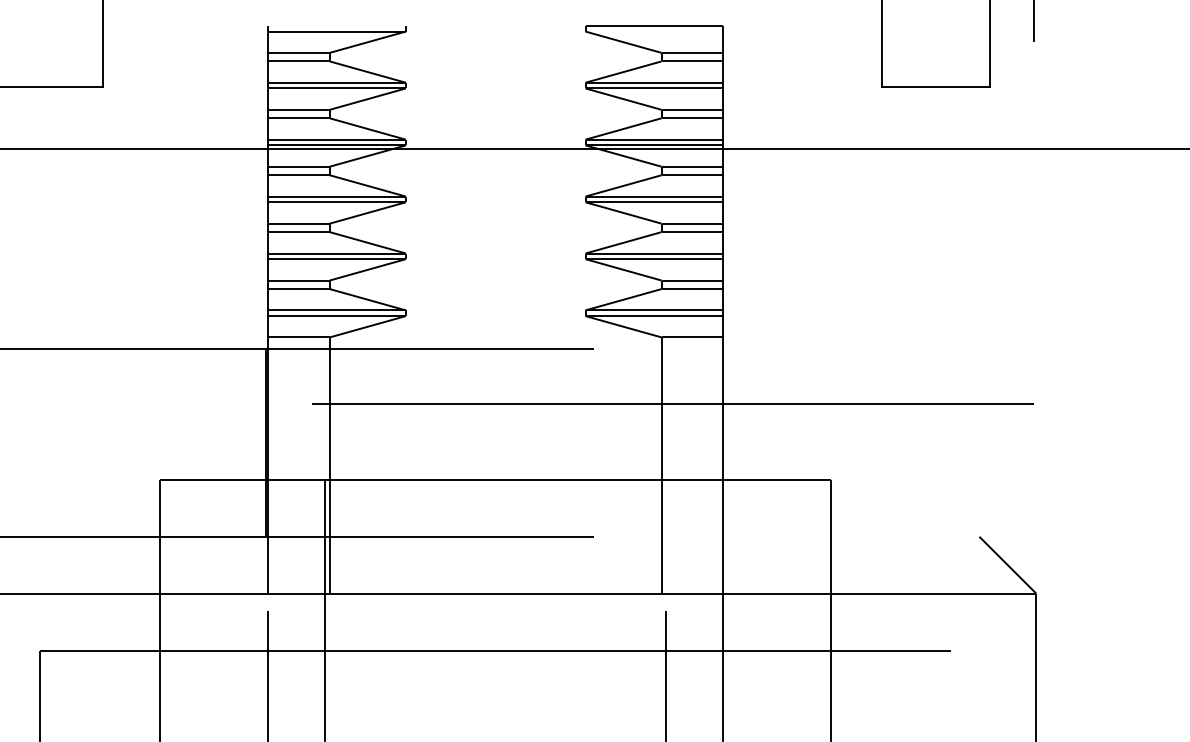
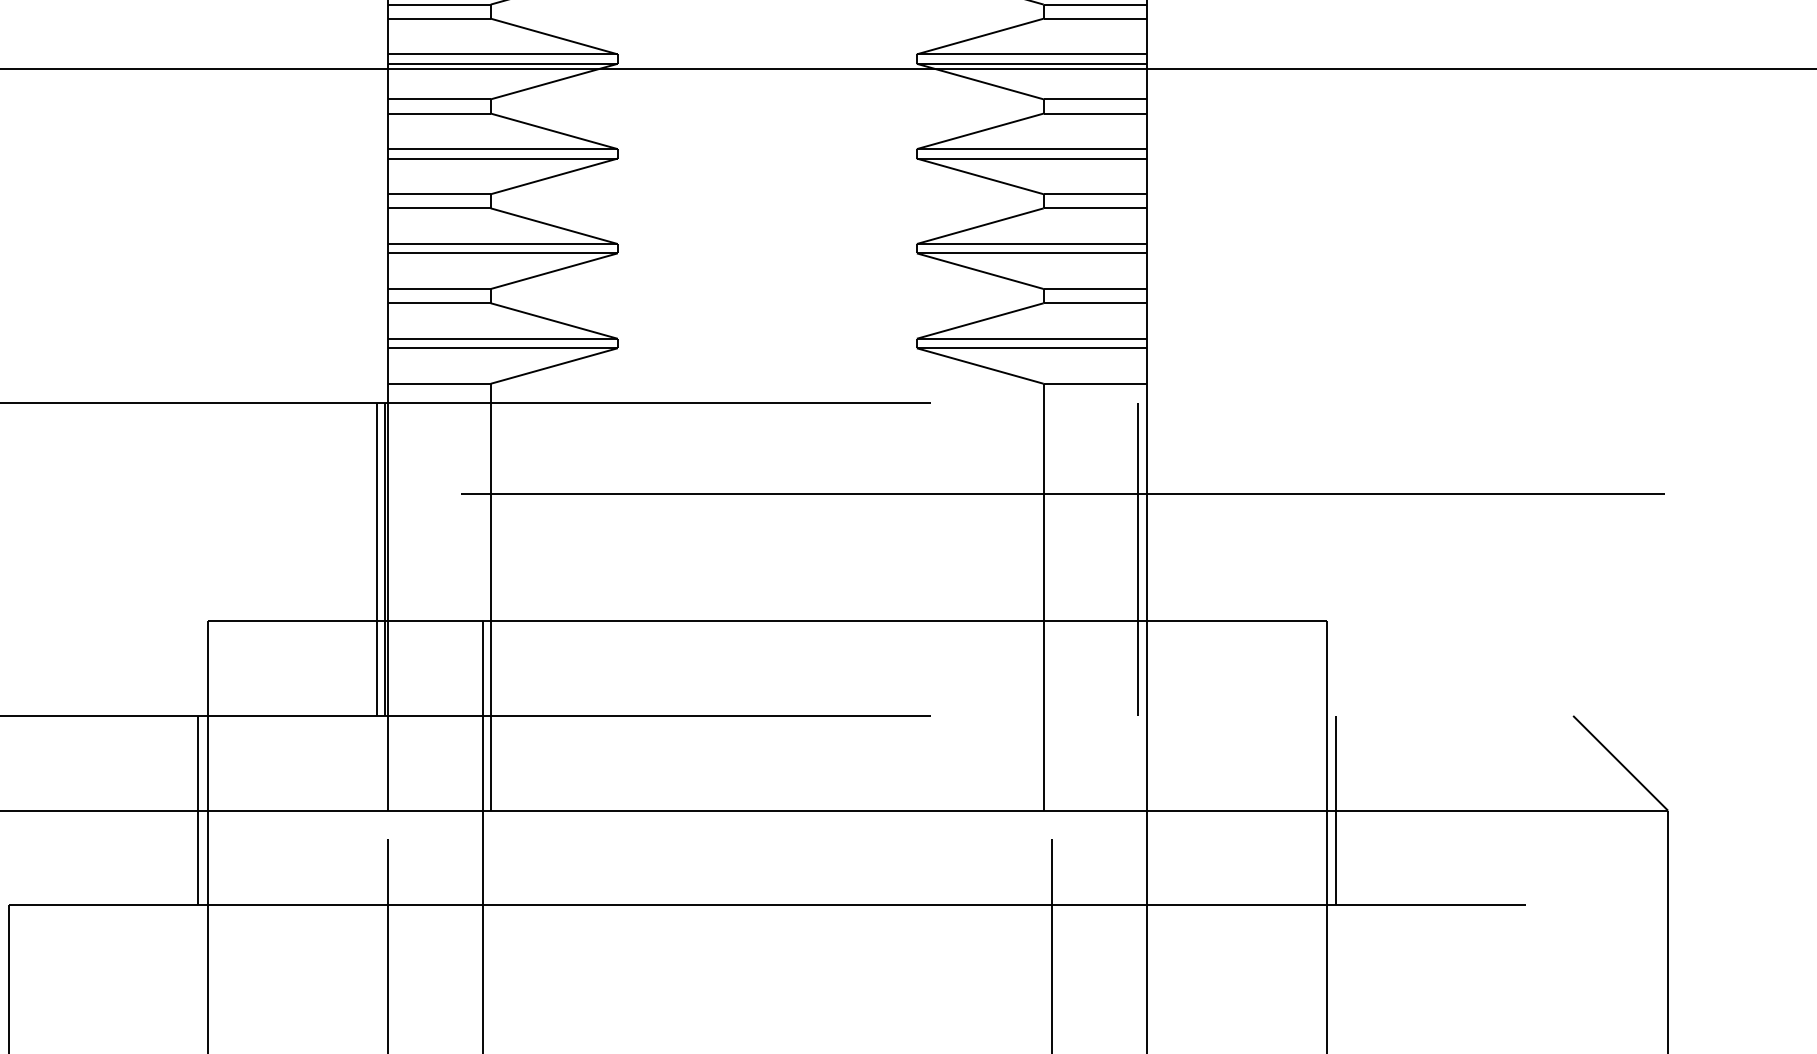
line: (261, 442) -> (377, 558), added
line: (718, 442) -> (1138, 558), added
line: (154, 593) -> (198, 810), added
line: (837, 593) -> (1336, 810), added

